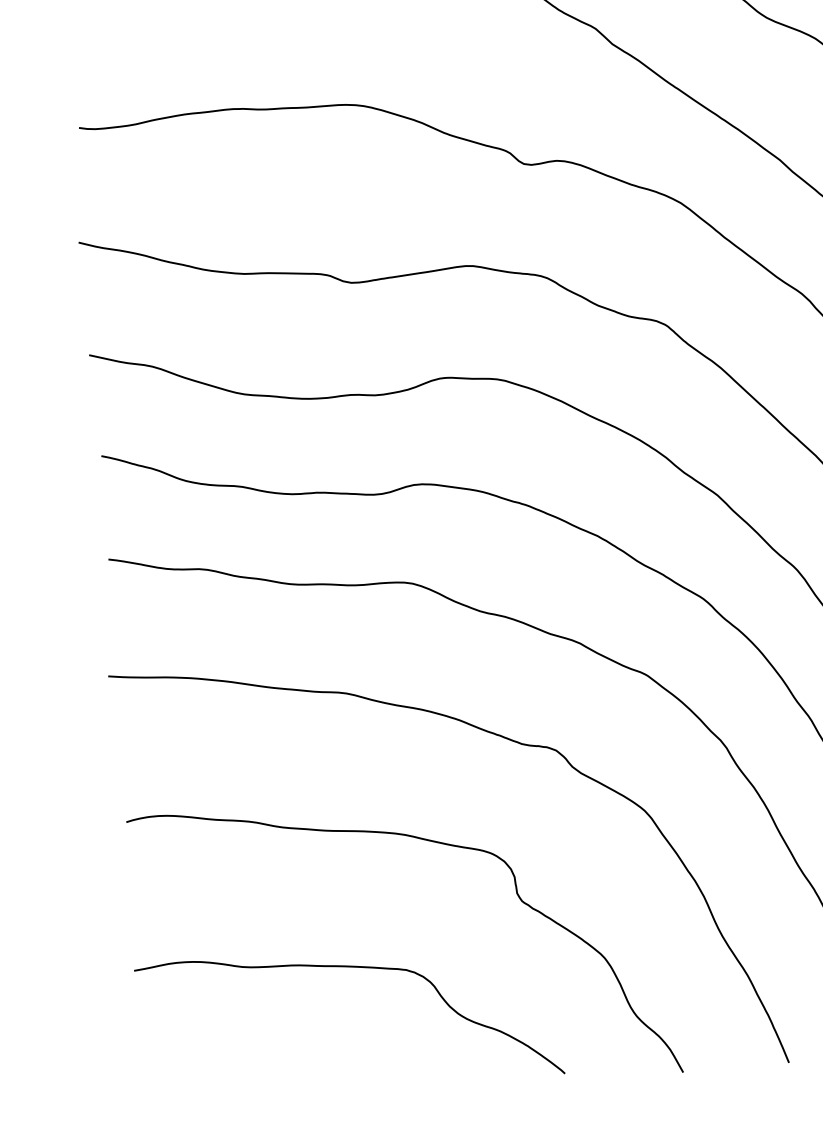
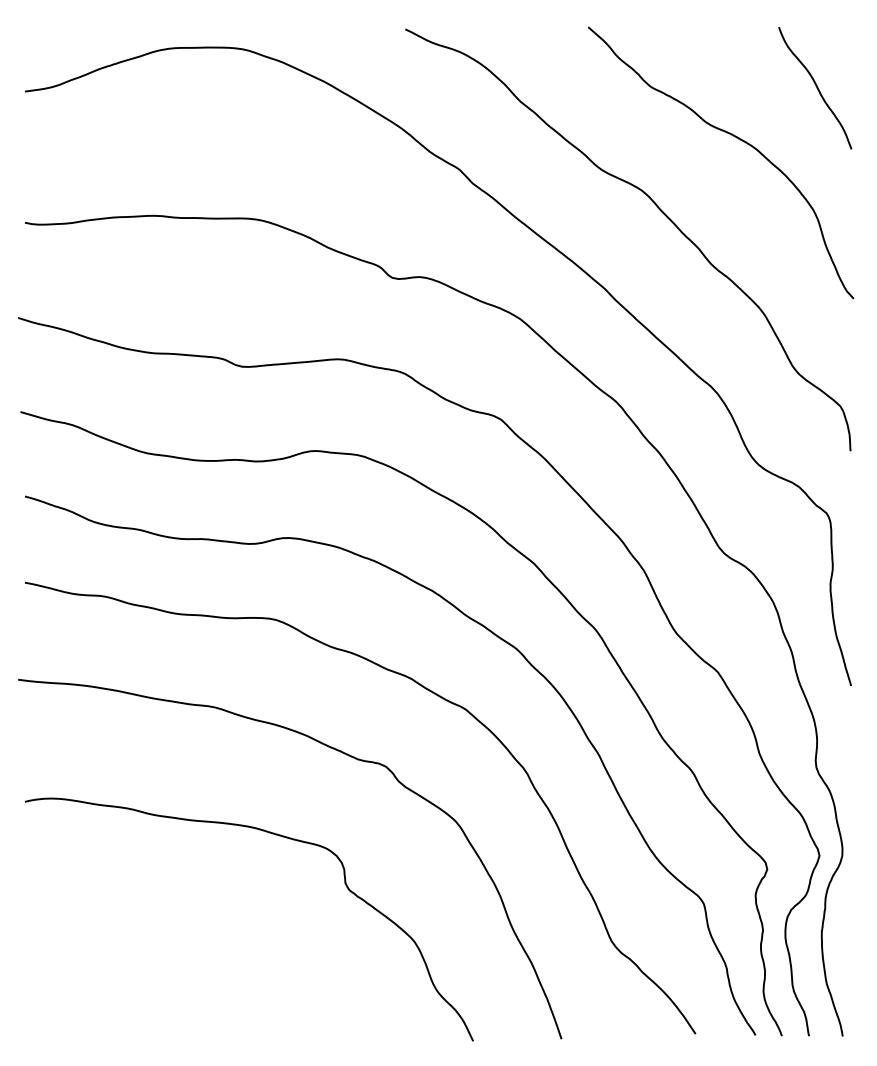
curve: (347, 968) -> (200, 935), removed

